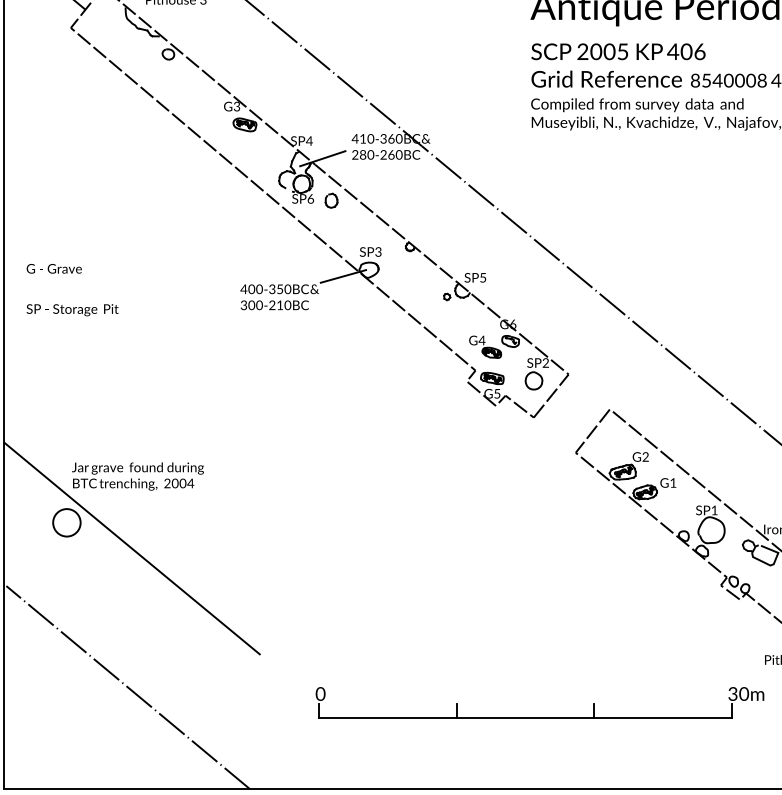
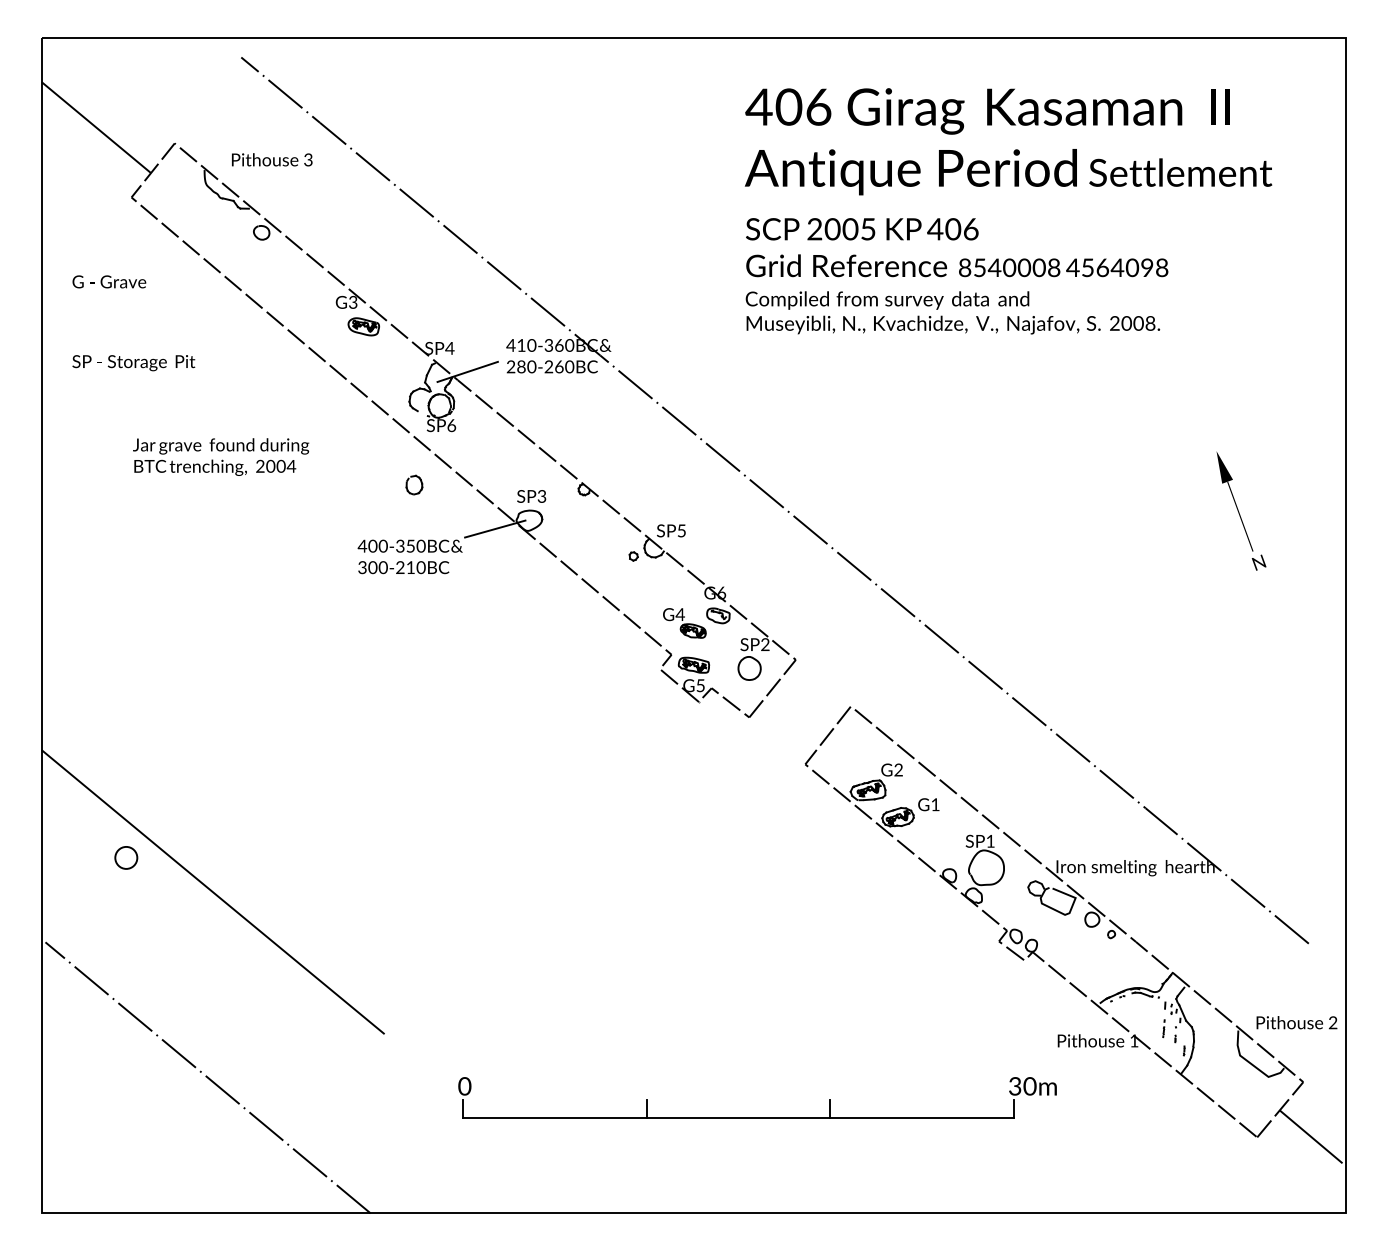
part: (331, 200) -> (414, 484), moved
text: (54, 268) -> (109, 281), moved
text: (72, 310) -> (133, 363), moved
text: (138, 476) -> (221, 456), moved
circle: (67, 522) -> (126, 857), size x0.6

